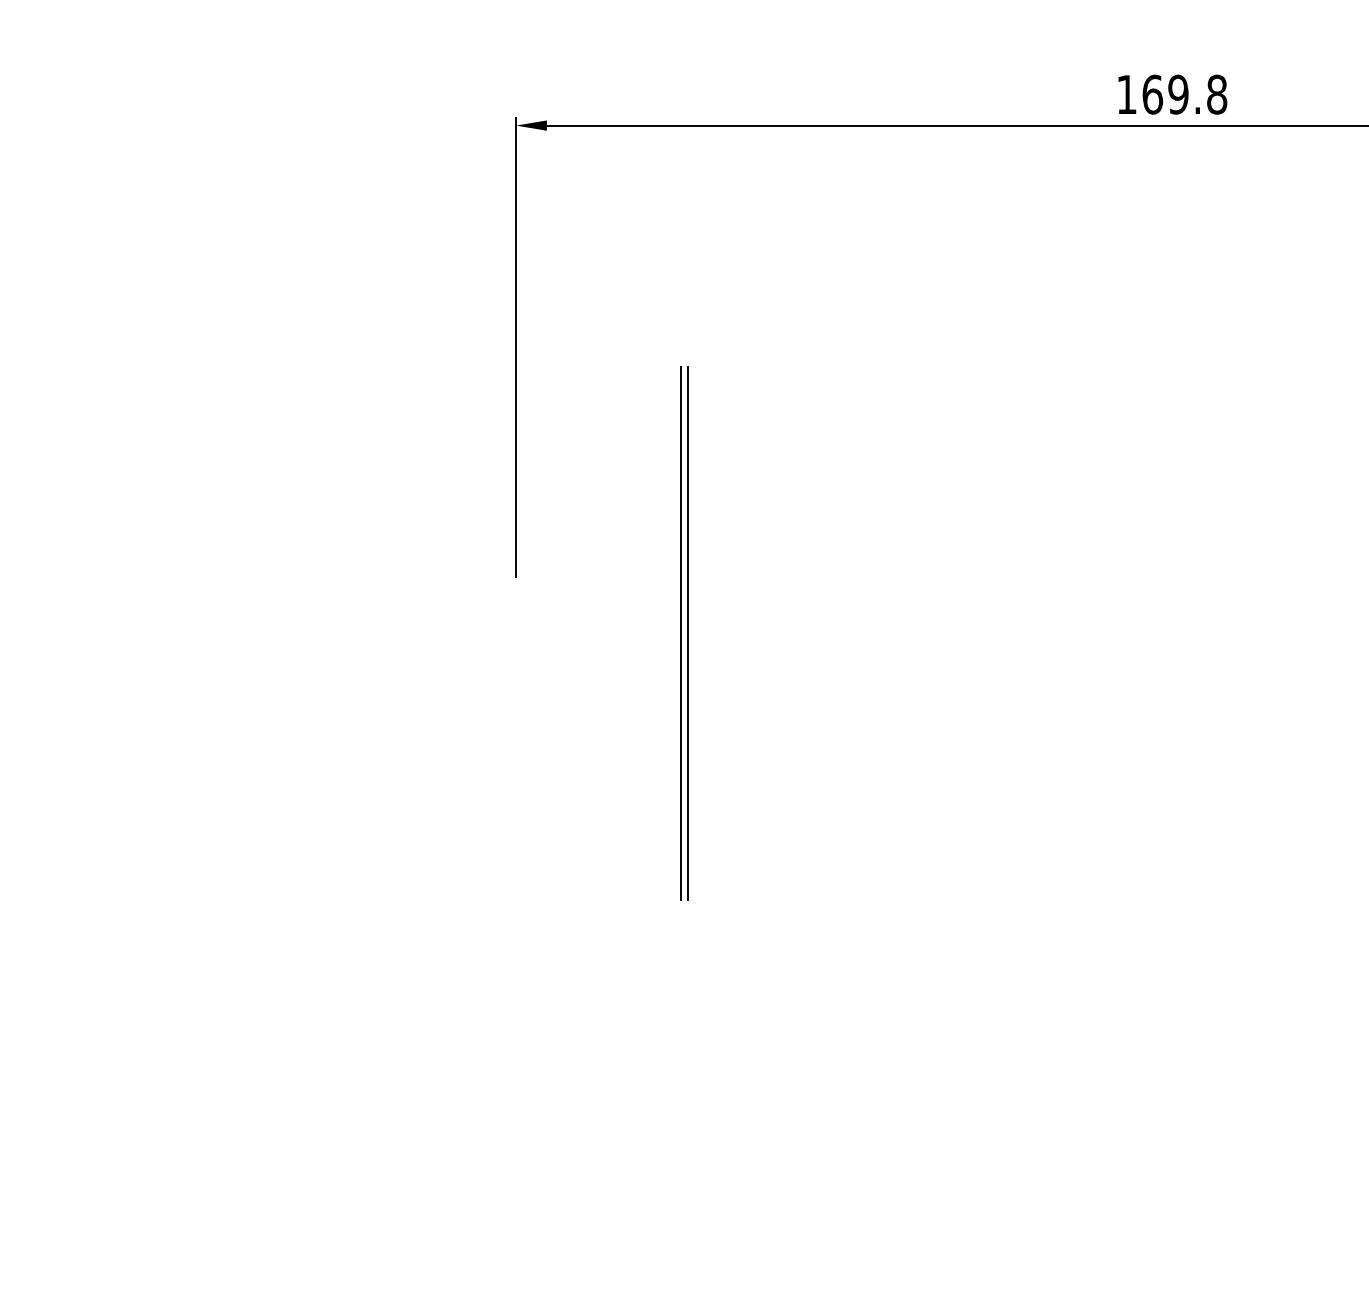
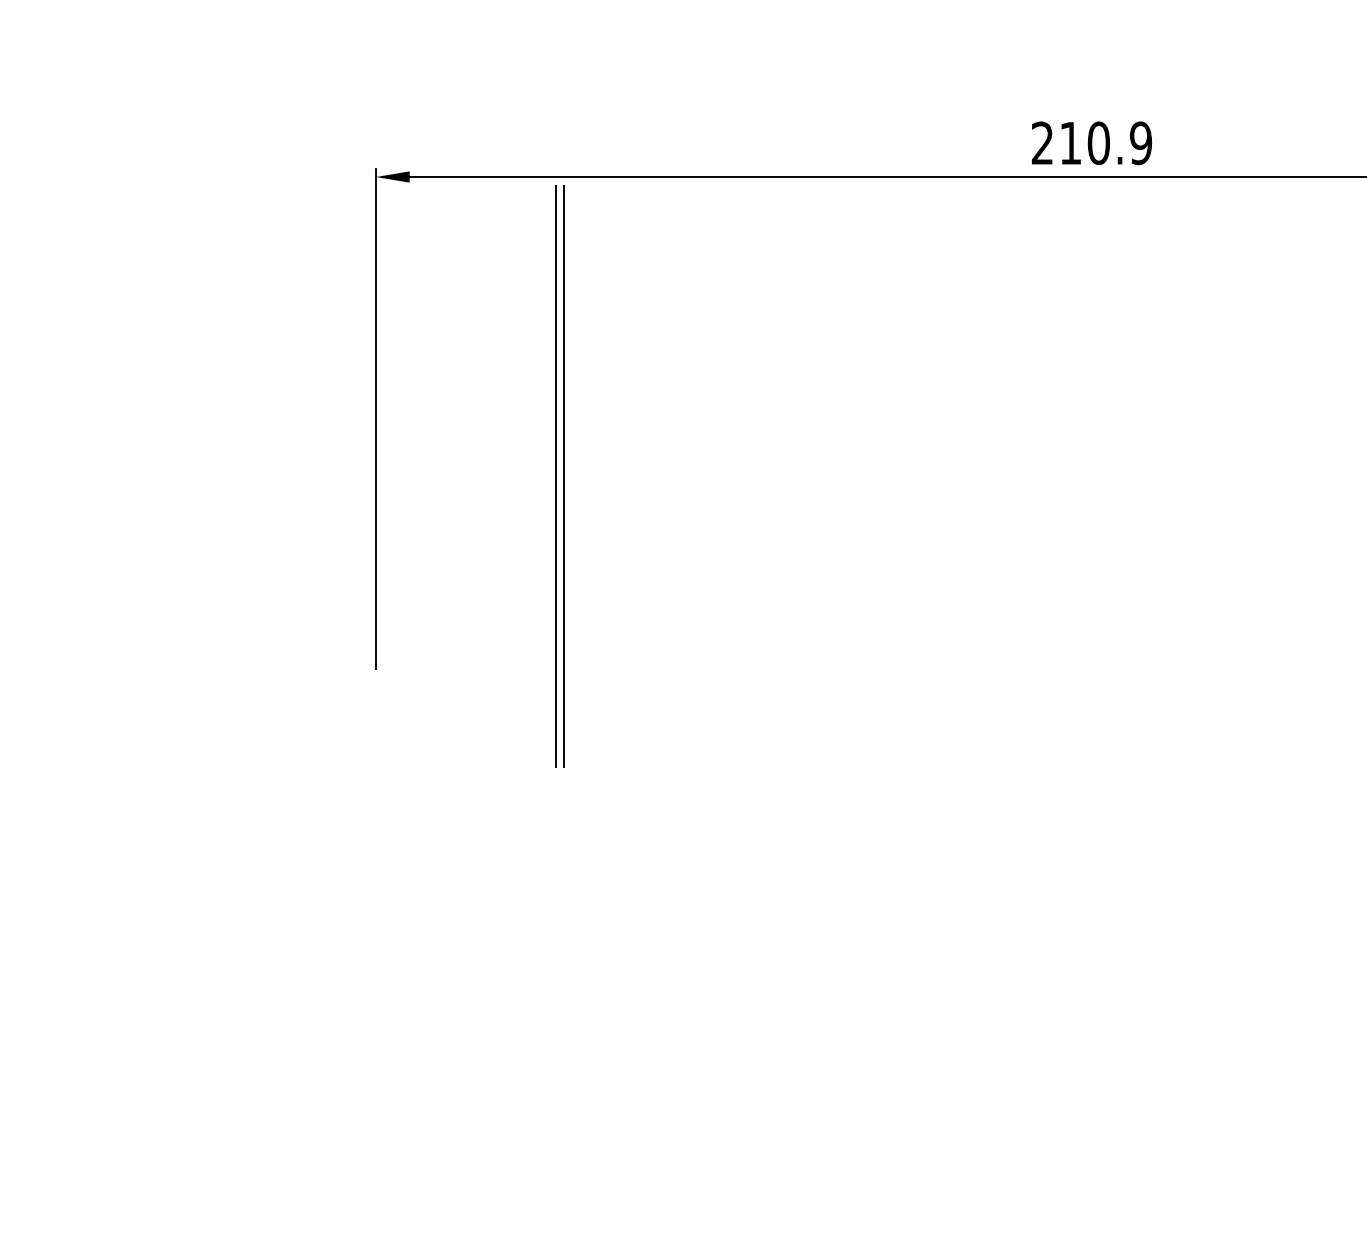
text: (1172, 94) -> (1092, 143), 169.8 -> 210.9
part: (684, 633) -> (559, 477), moved

